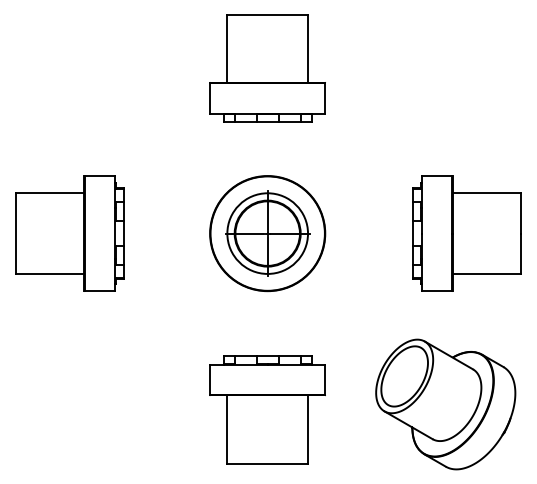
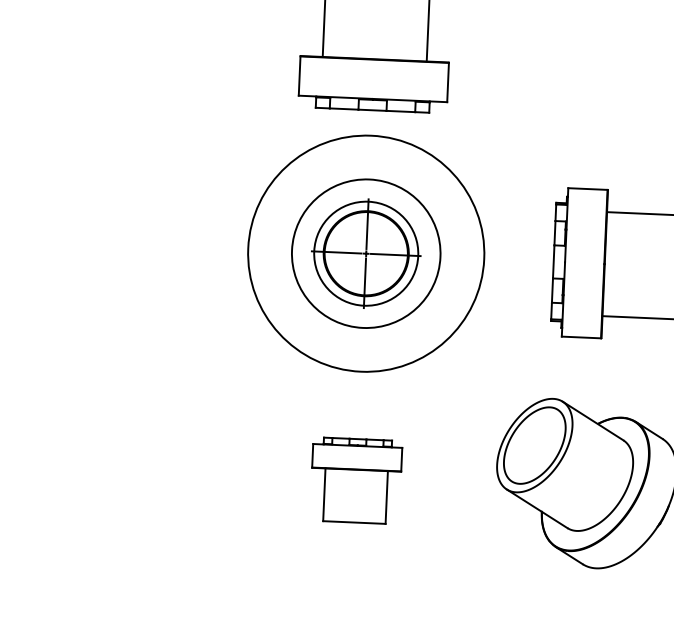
part: (69, 233) -> (110, 242), removed
circle: (267, 233) -> (365, 253), size x1.6
part: (267, 409) -> (356, 480), size x0.6

